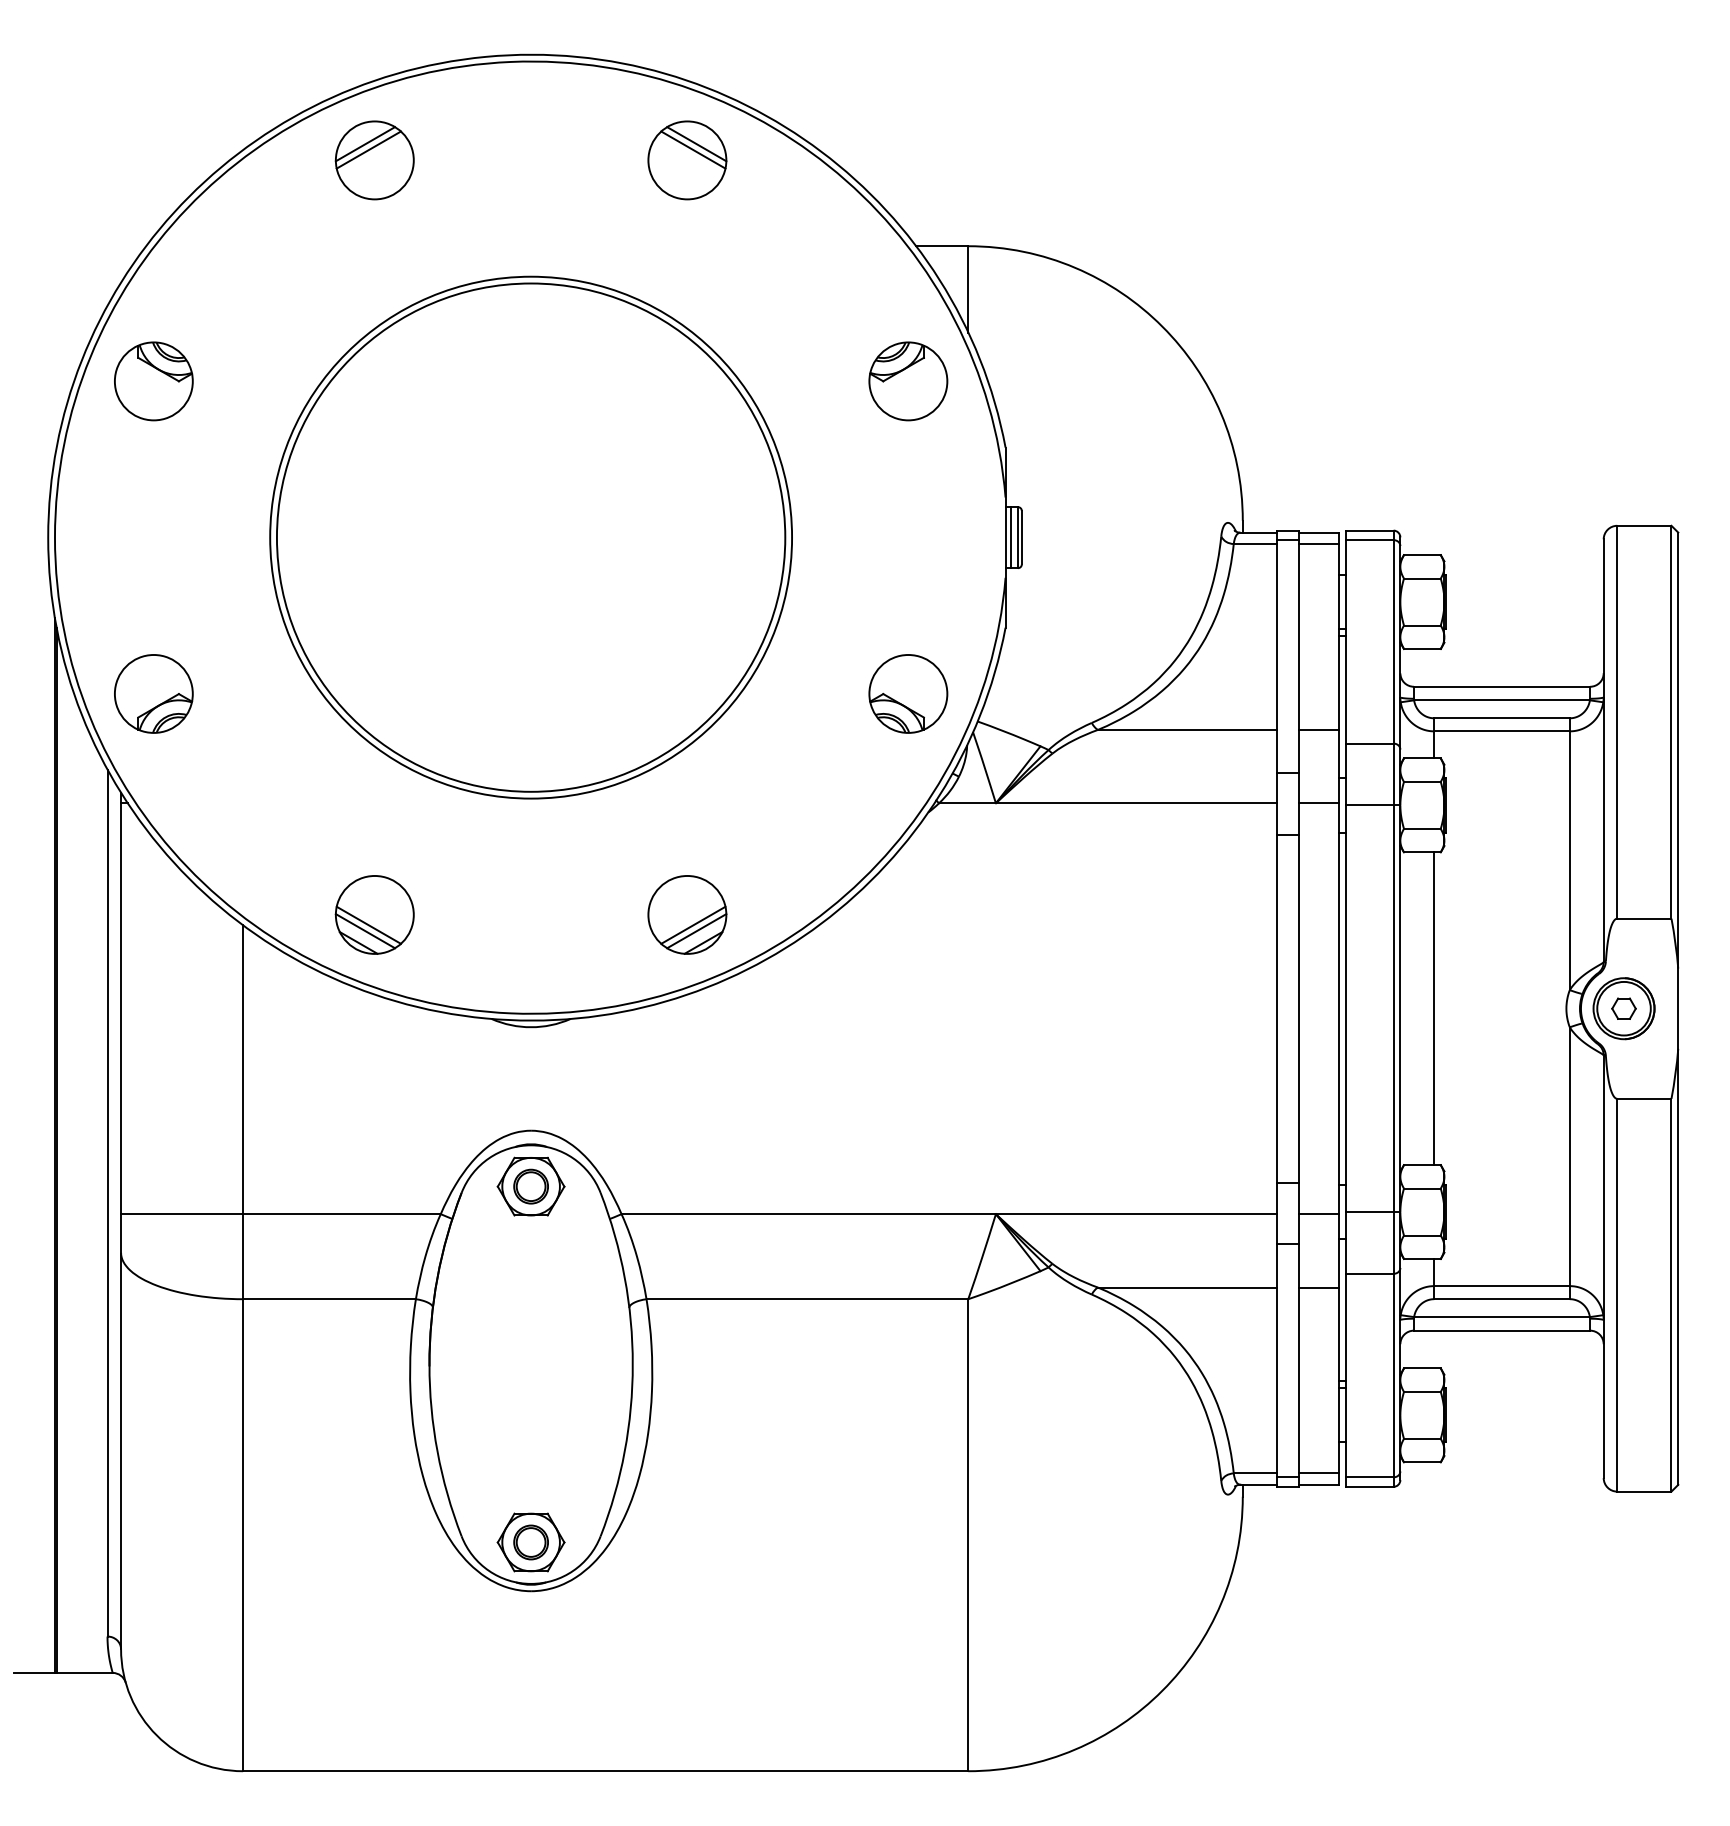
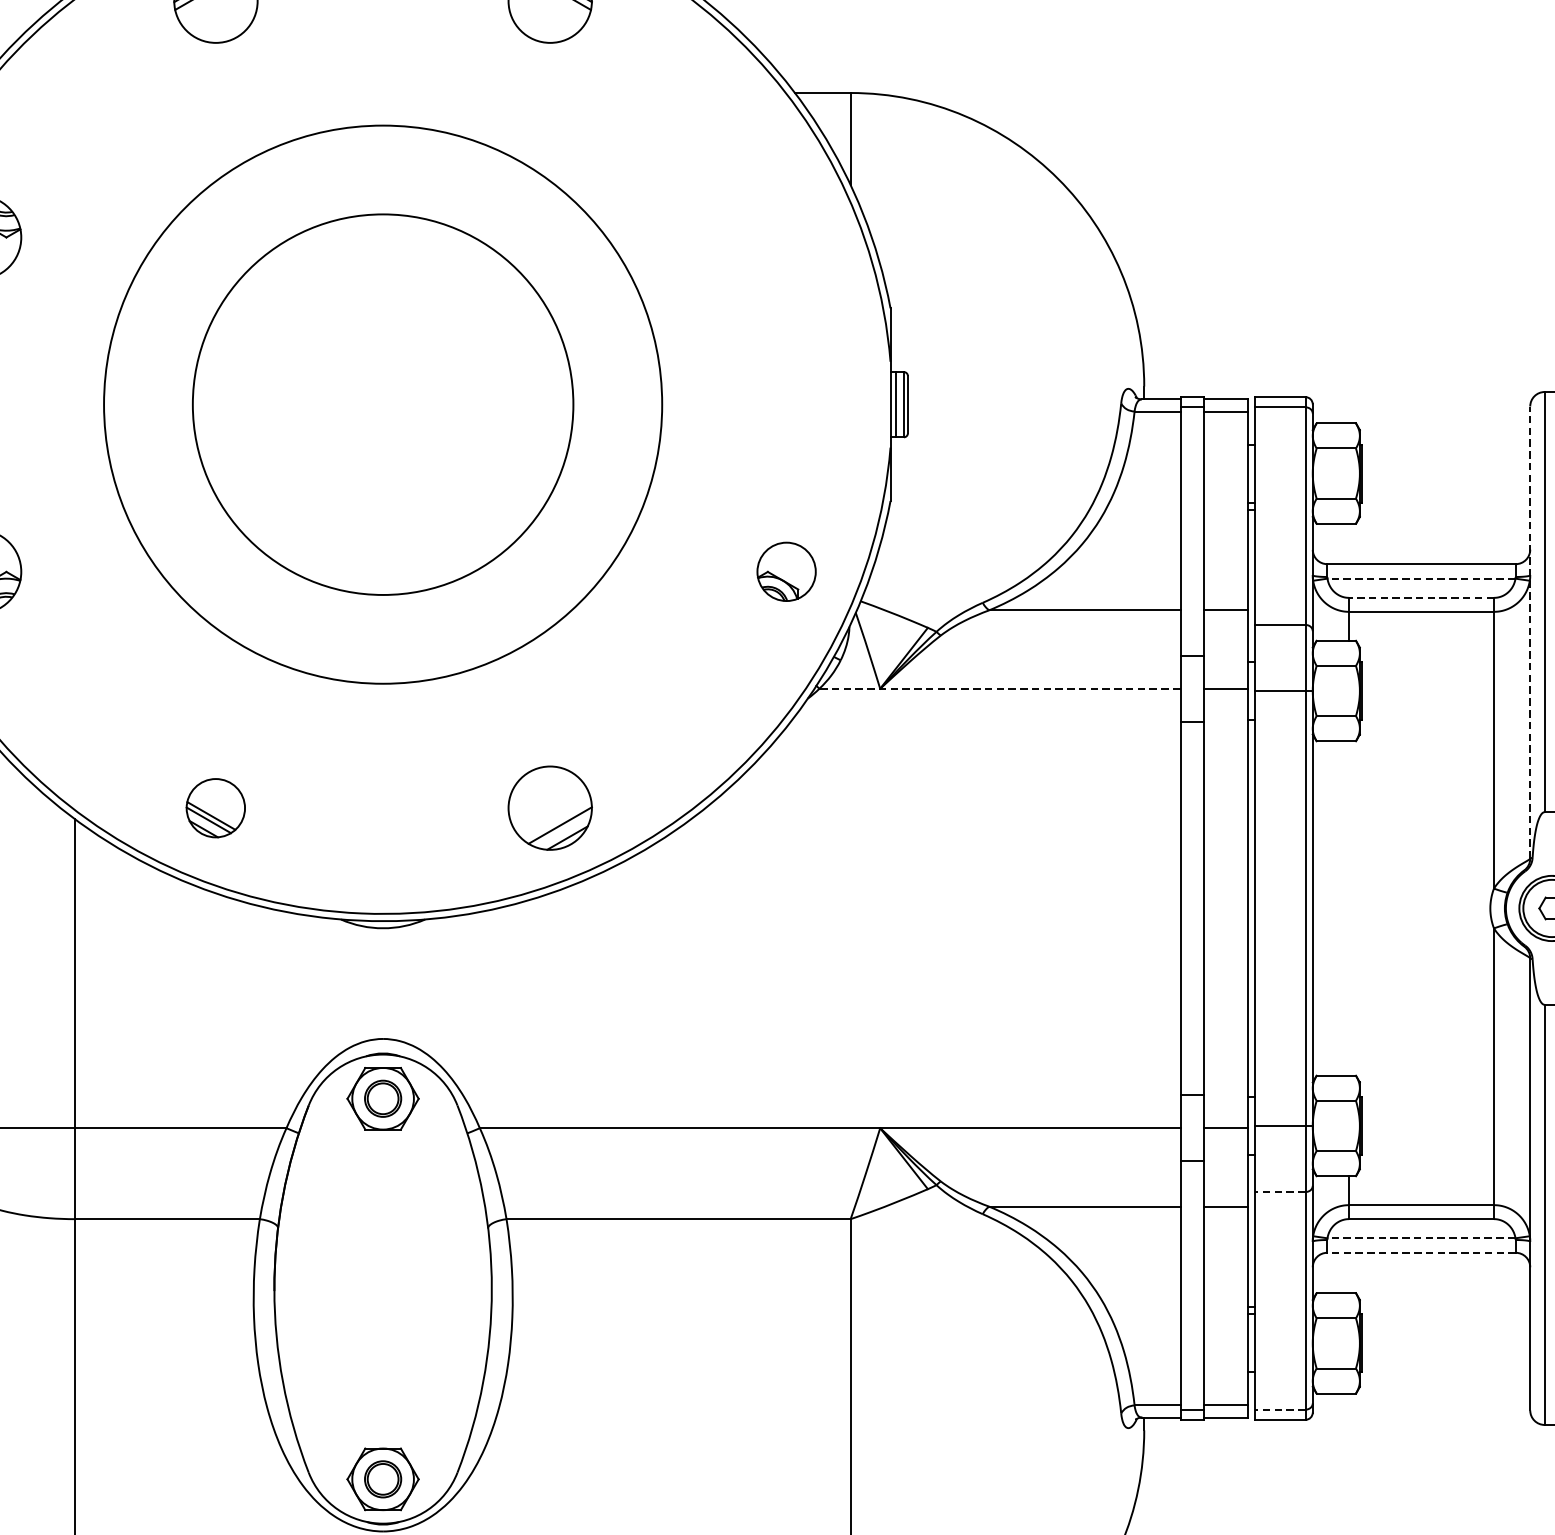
part: (908, 381) -> (786, 237), removed
circle: (530, 537) -> (382, 404), size x0.7
part: (908, 693) -> (786, 571), size x0.7
line: (1502, 700) -> (1422, 578), solid -> dashed
line: (1502, 718) -> (1422, 598), solid -> dashed
line: (1603, 750) -> (1530, 632), solid -> dashed
line: (1107, 803) -> (999, 688), solid -> dashed
part: (374, 914) -> (215, 807), size x0.7
line: (693, 924) -> (556, 818), removed
line: (1434, 1008) -> (1349, 908), removed
line: (1369, 1273) -> (1279, 1191), solid -> dashed
line: (1502, 1317) -> (1422, 1238), solid -> dashed
line: (1501, 1330) -> (1420, 1252), solid -> dashed
line: (1369, 1477) -> (1279, 1409), solid -> dashed

